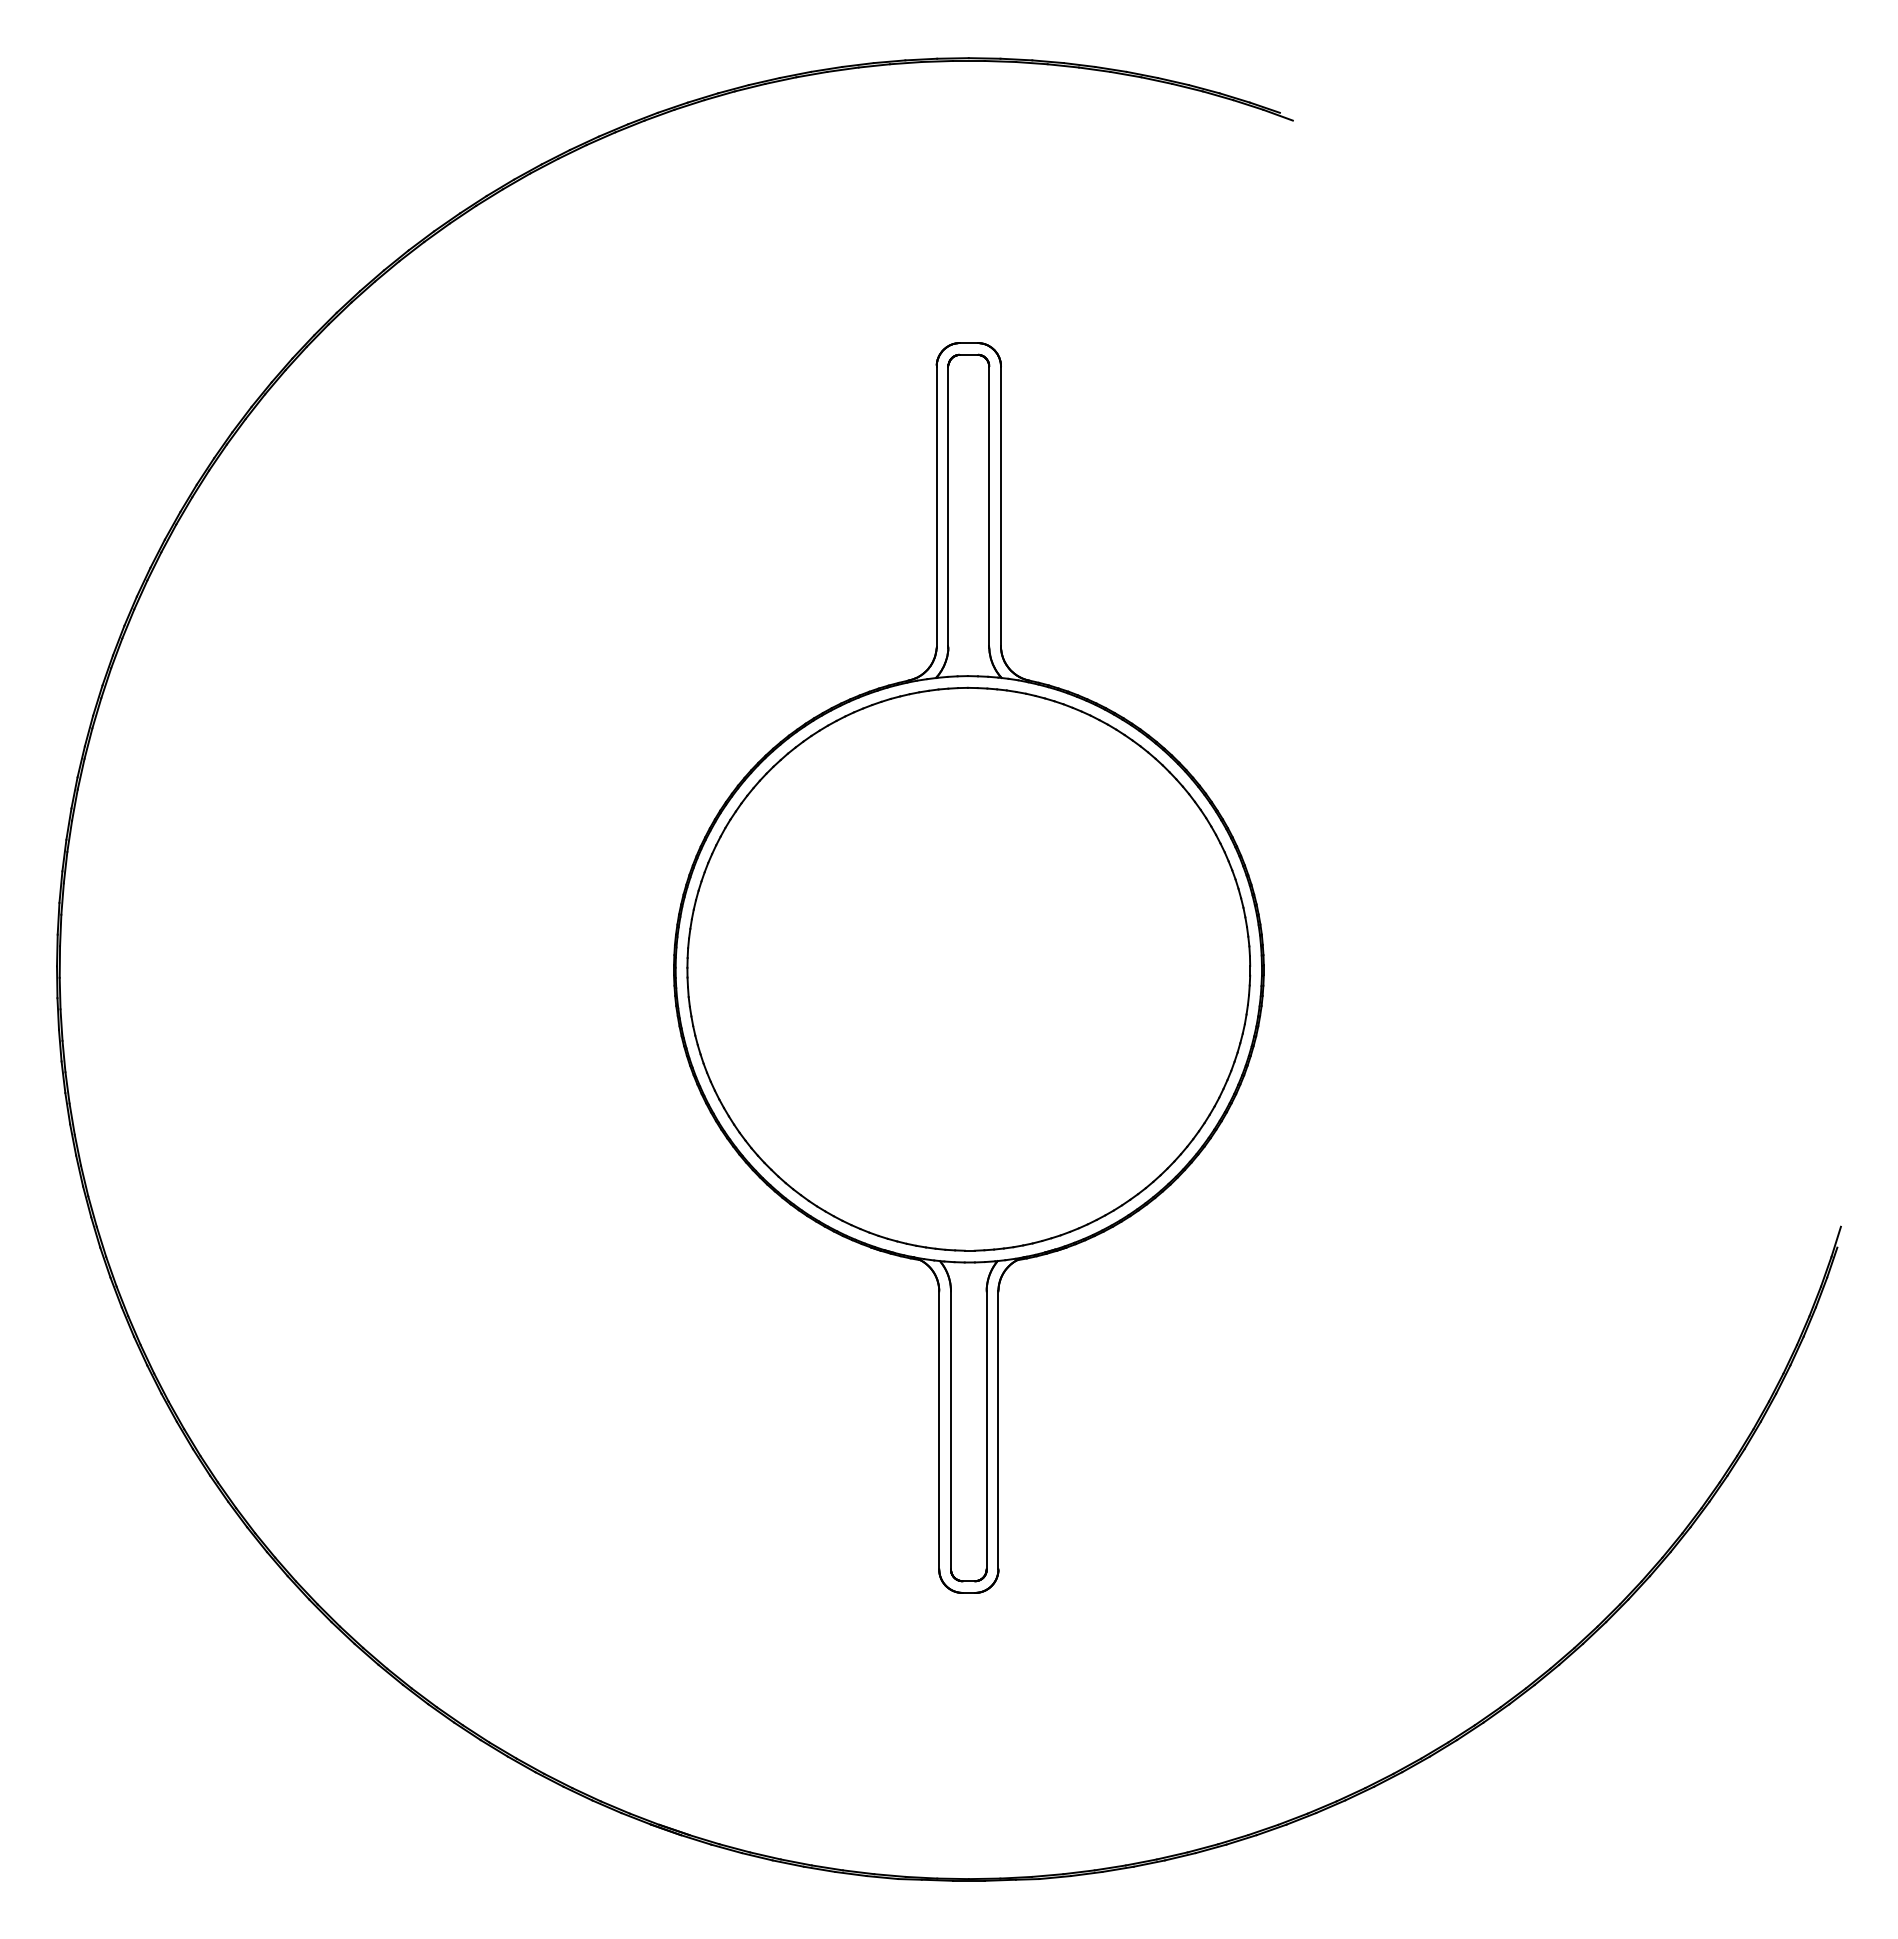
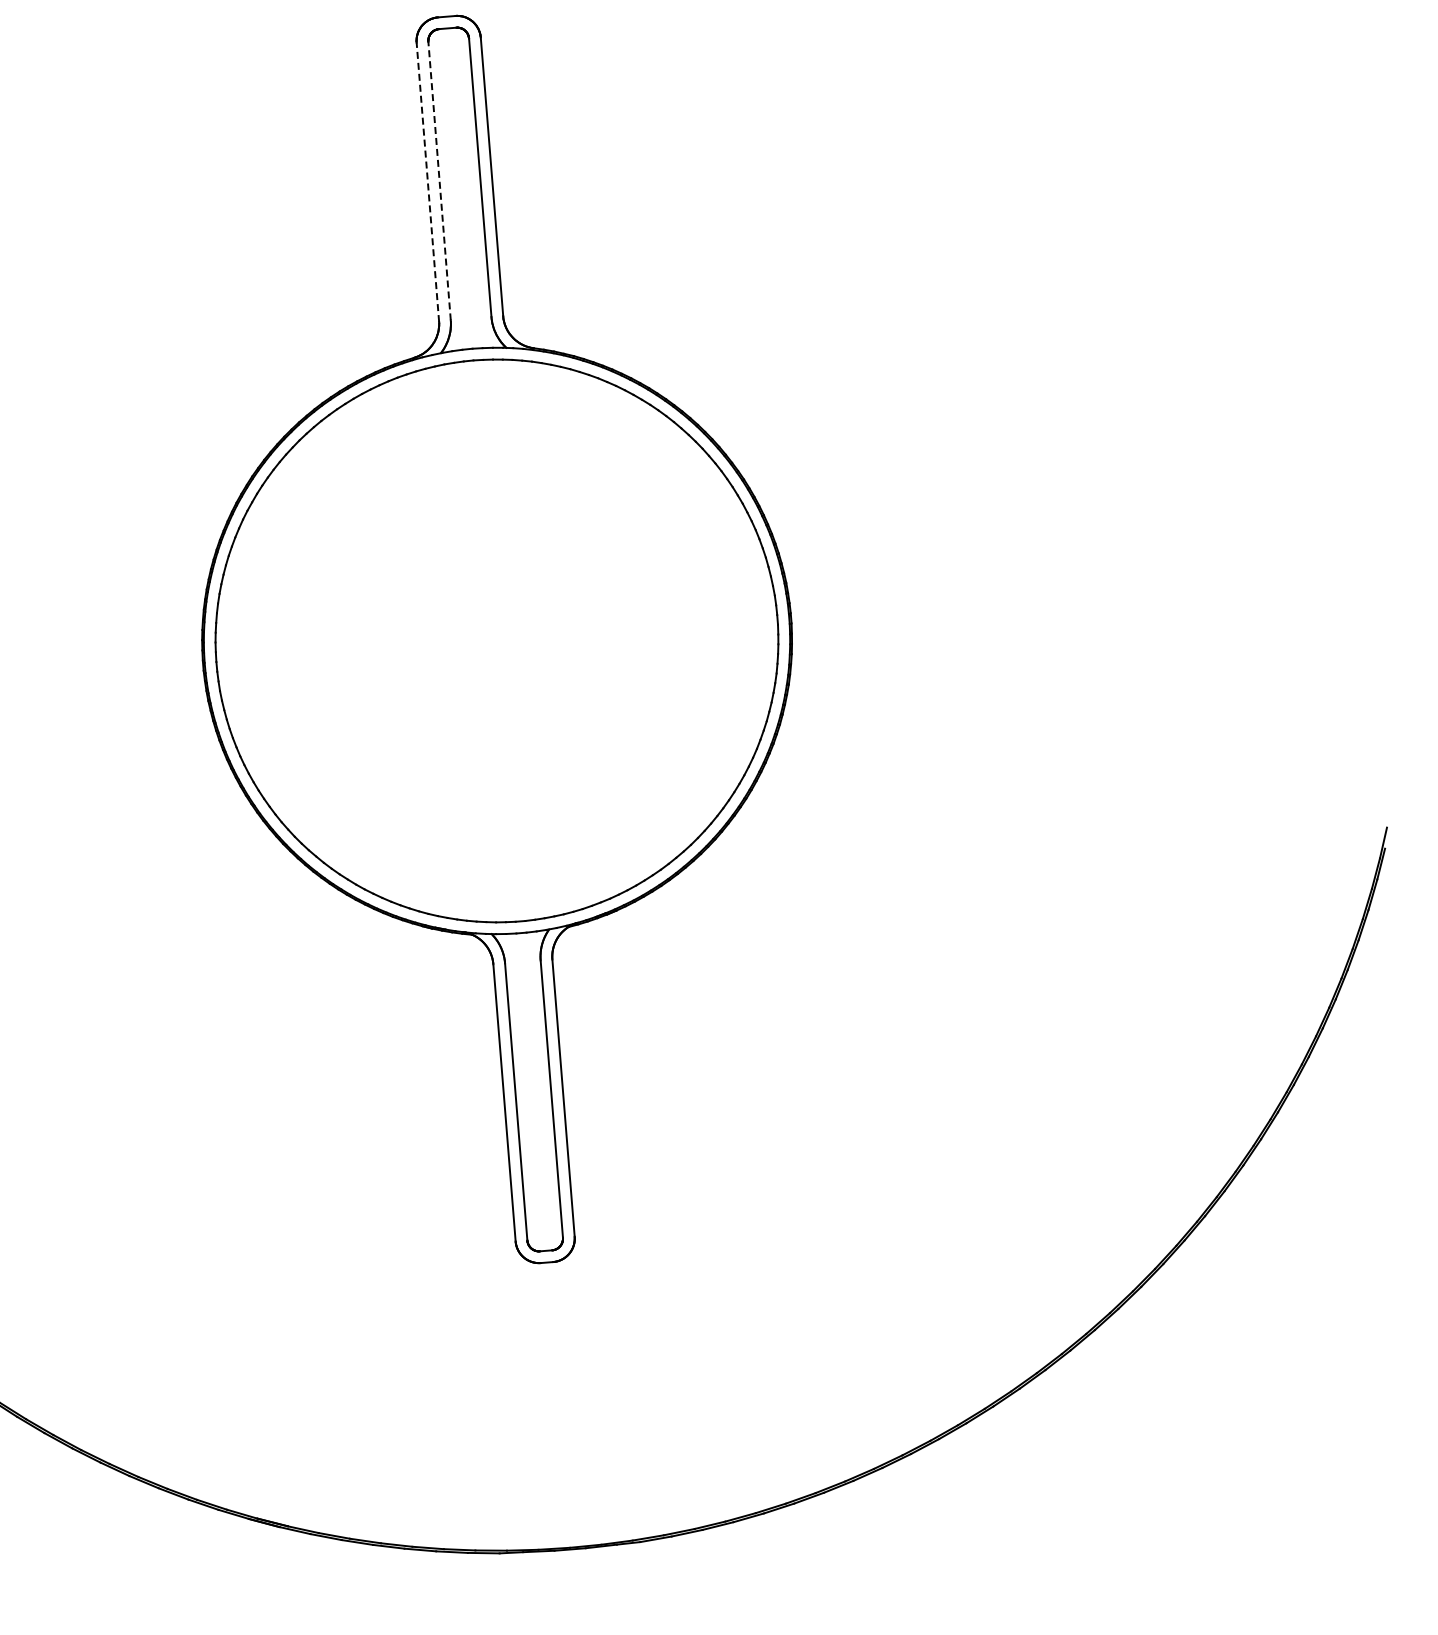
line: (936, 506) -> (427, 182), solid -> dashed
line: (948, 506) -> (439, 181), solid -> dashed

